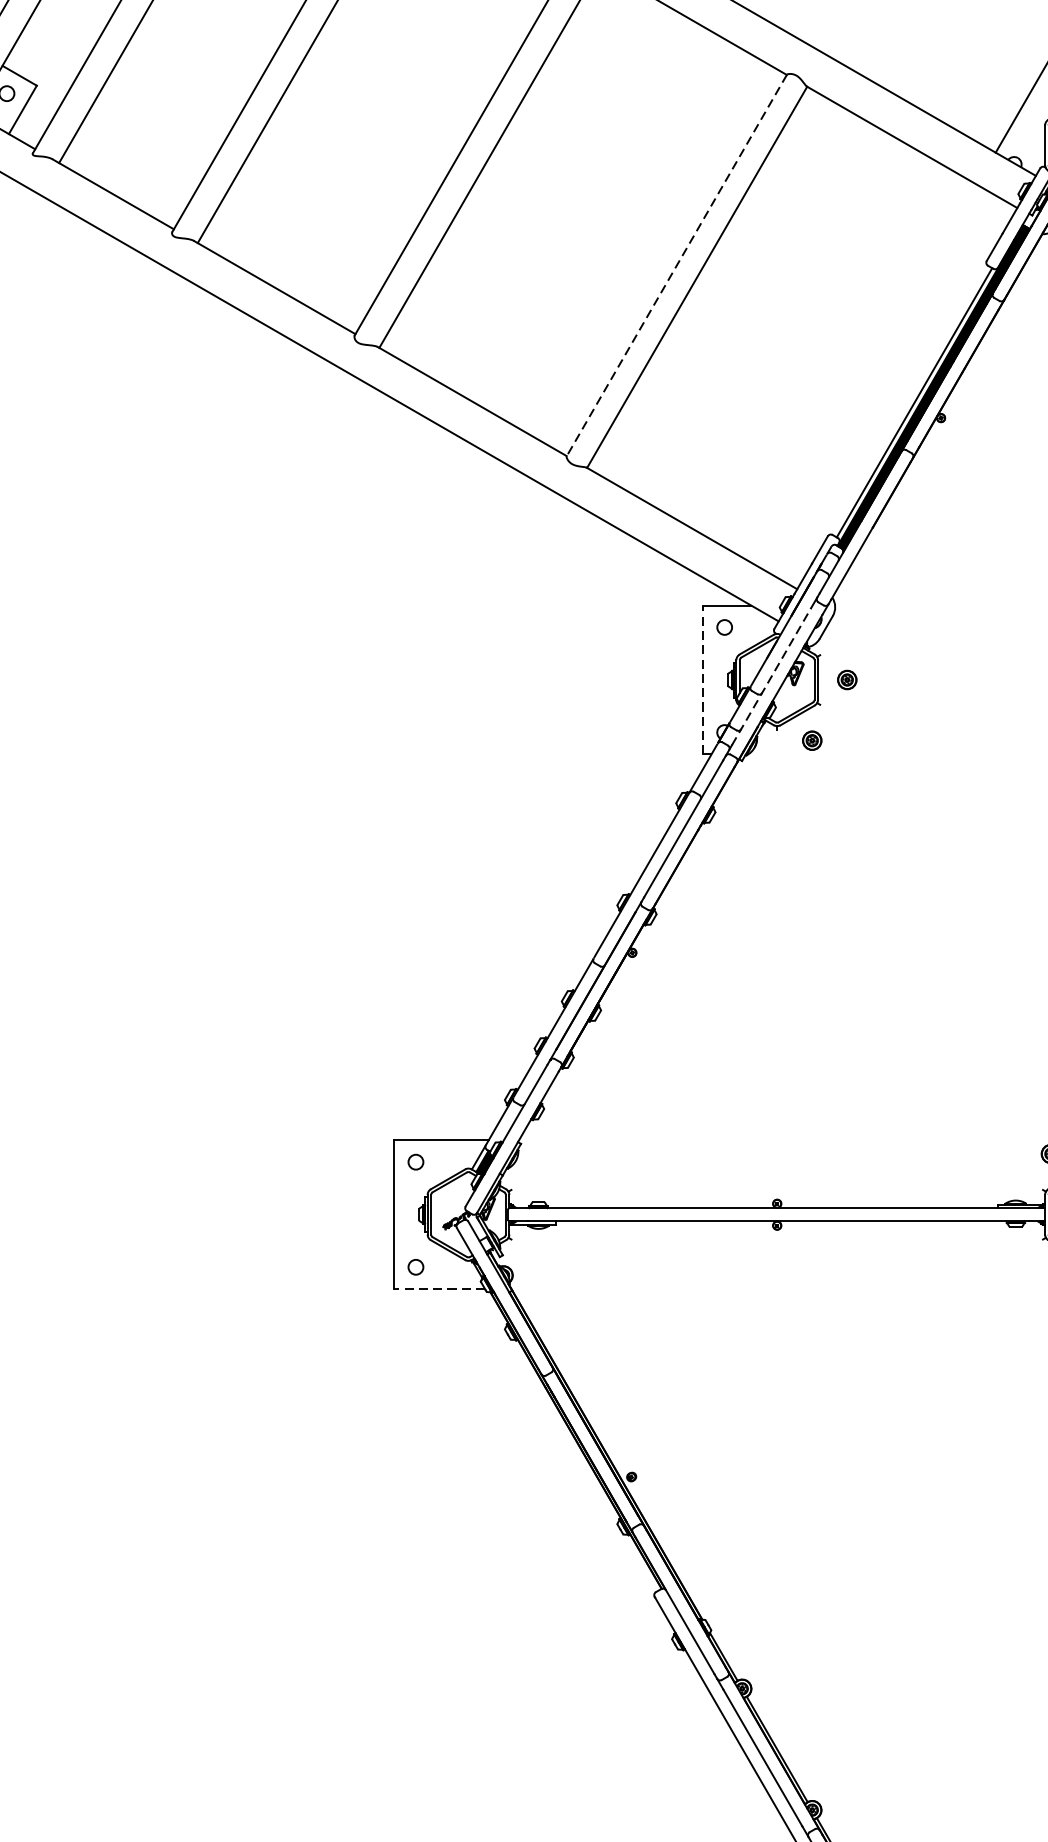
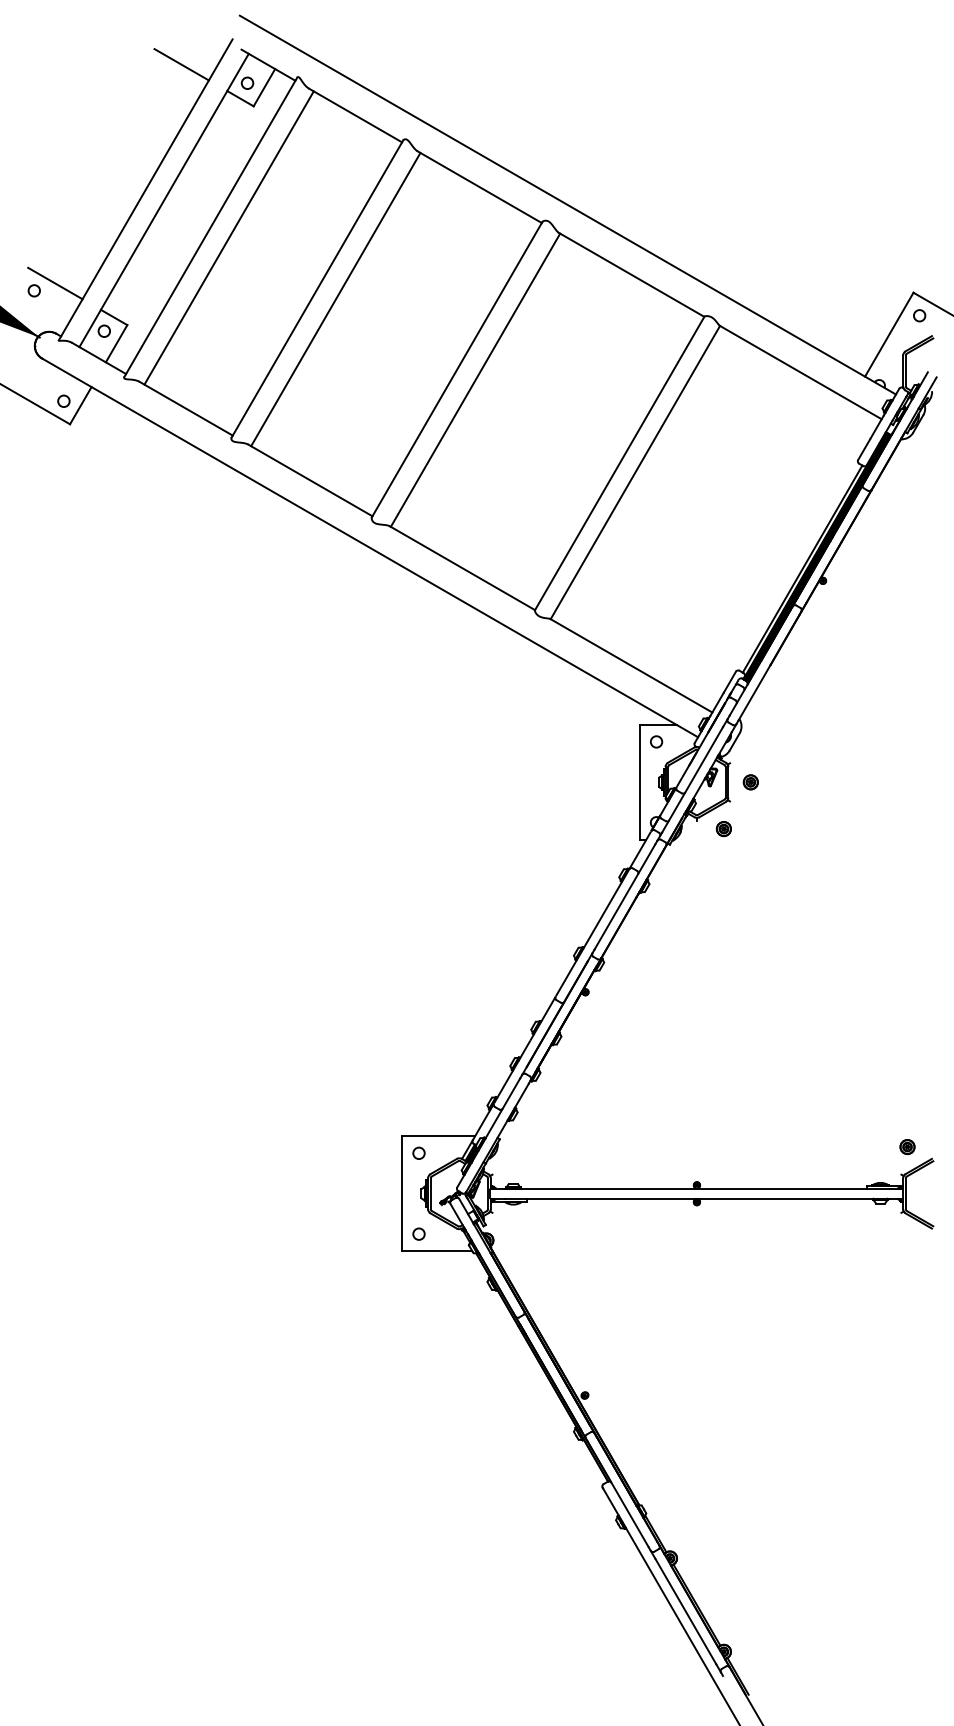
line: (676, 265) -> (619, 463), dashed -> solid
line: (771, 676) -> (692, 779), dashed -> solid
line: (702, 678) -> (639, 781), dashed -> solid
line: (438, 1289) -> (436, 1251), dashed -> solid

